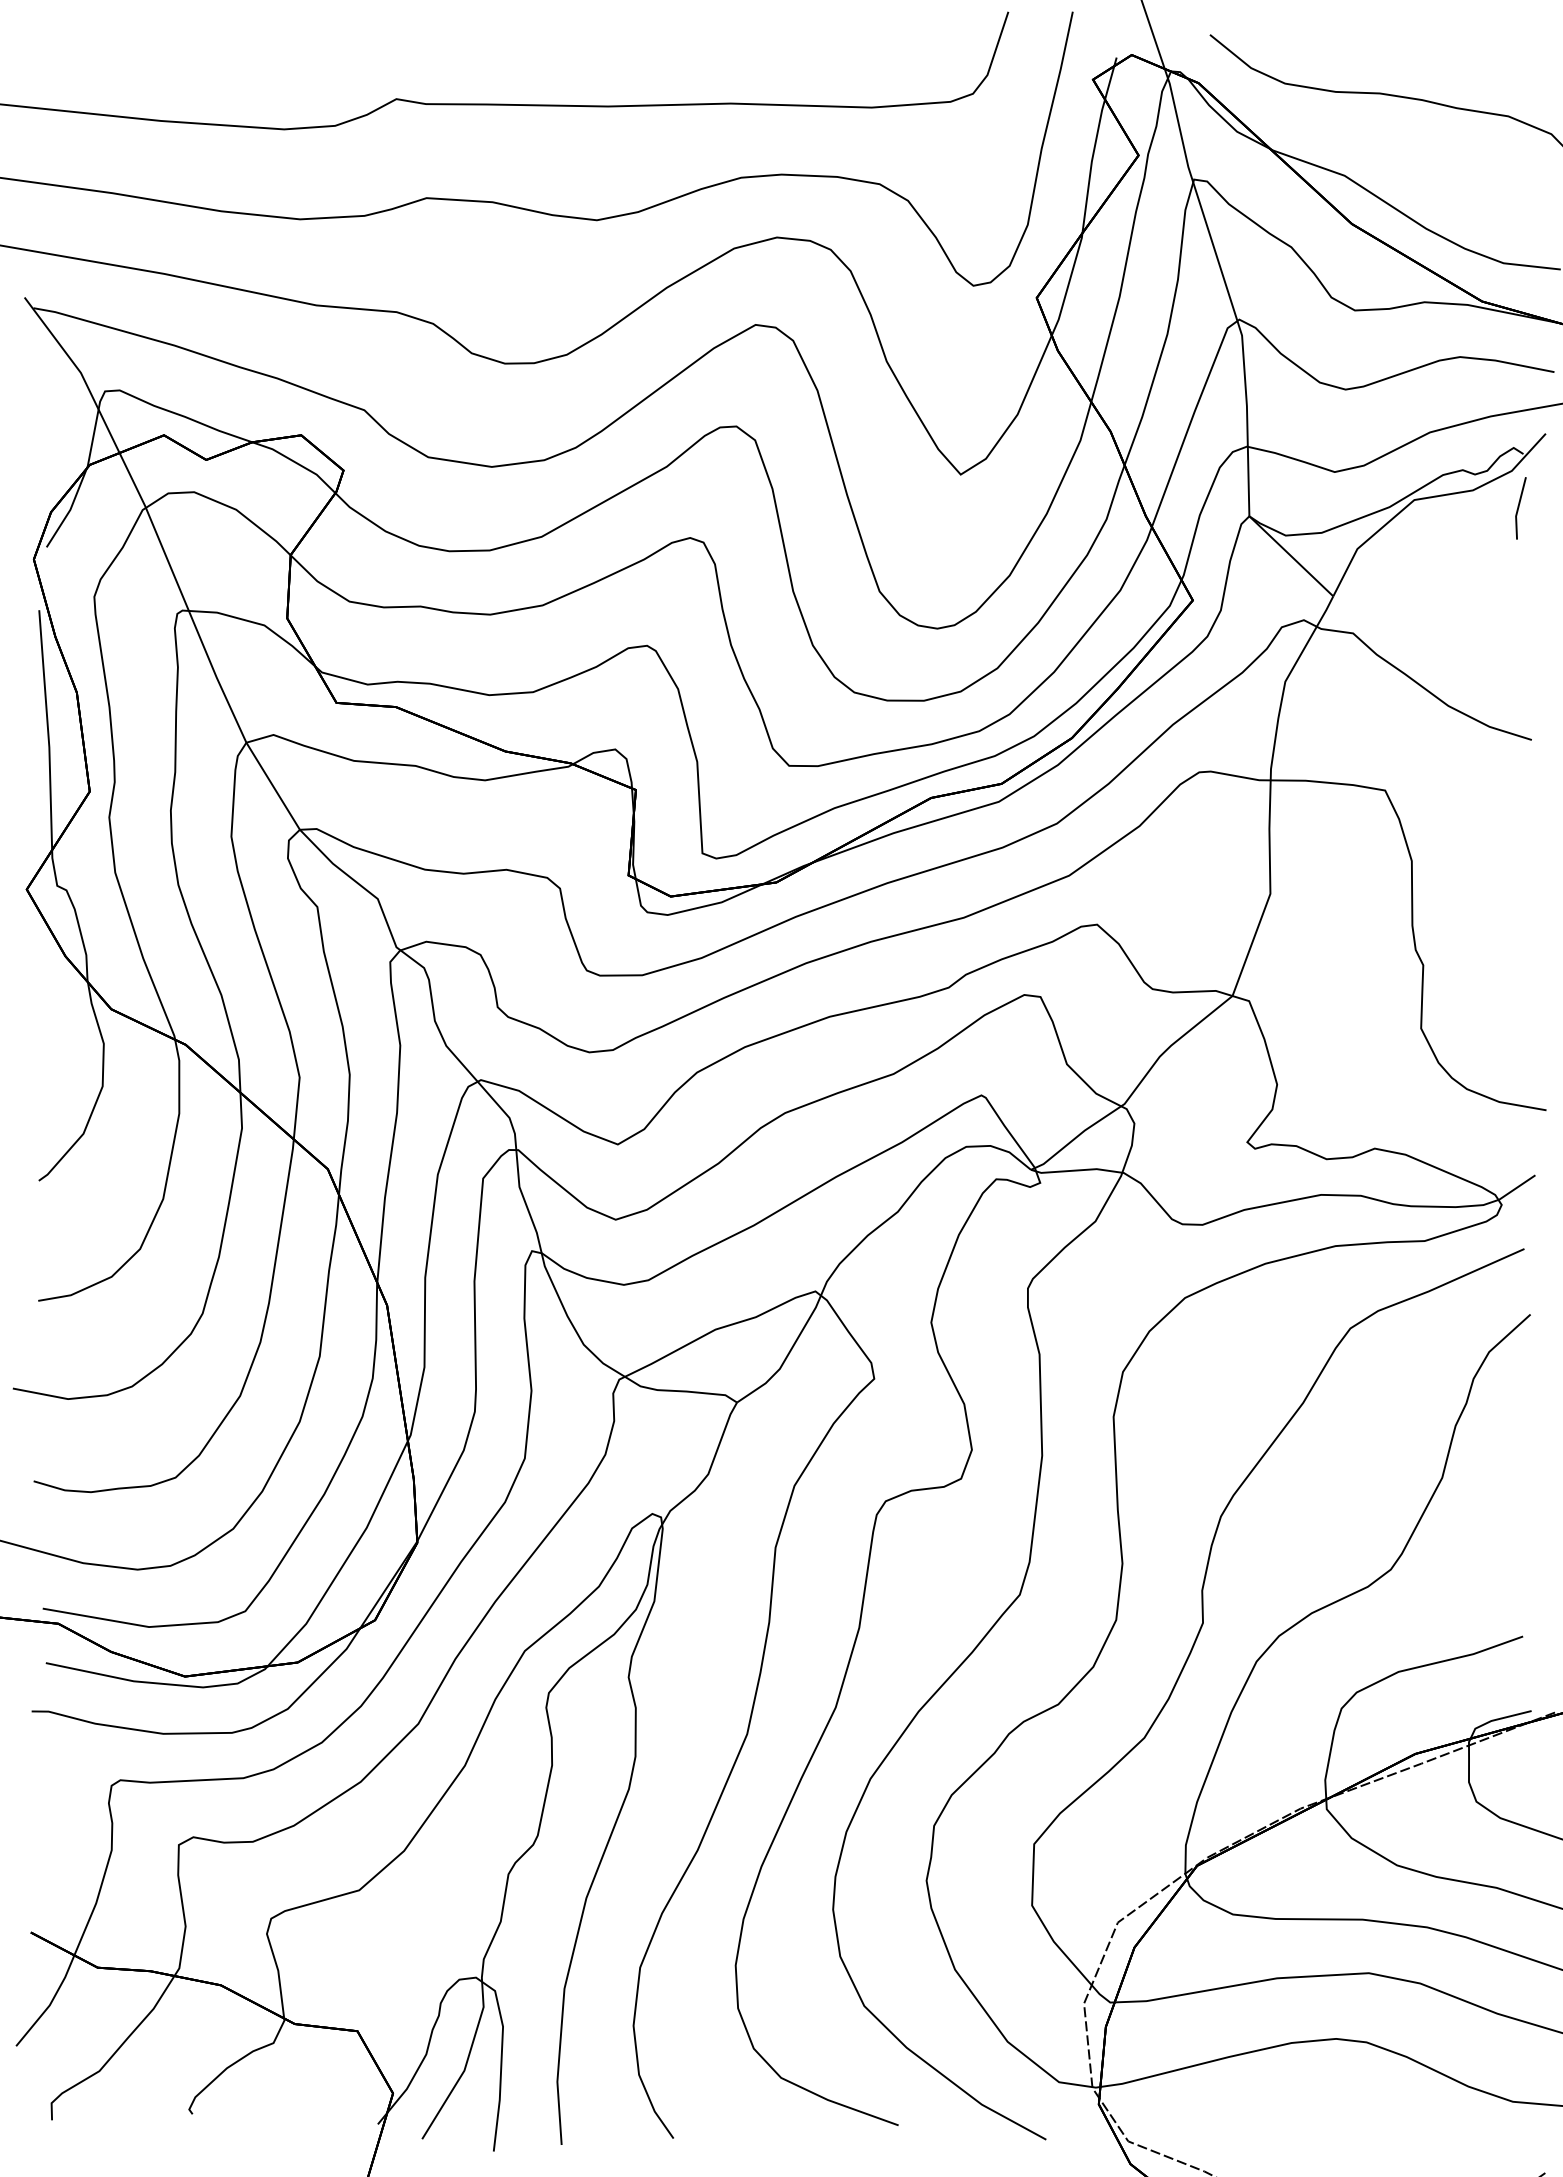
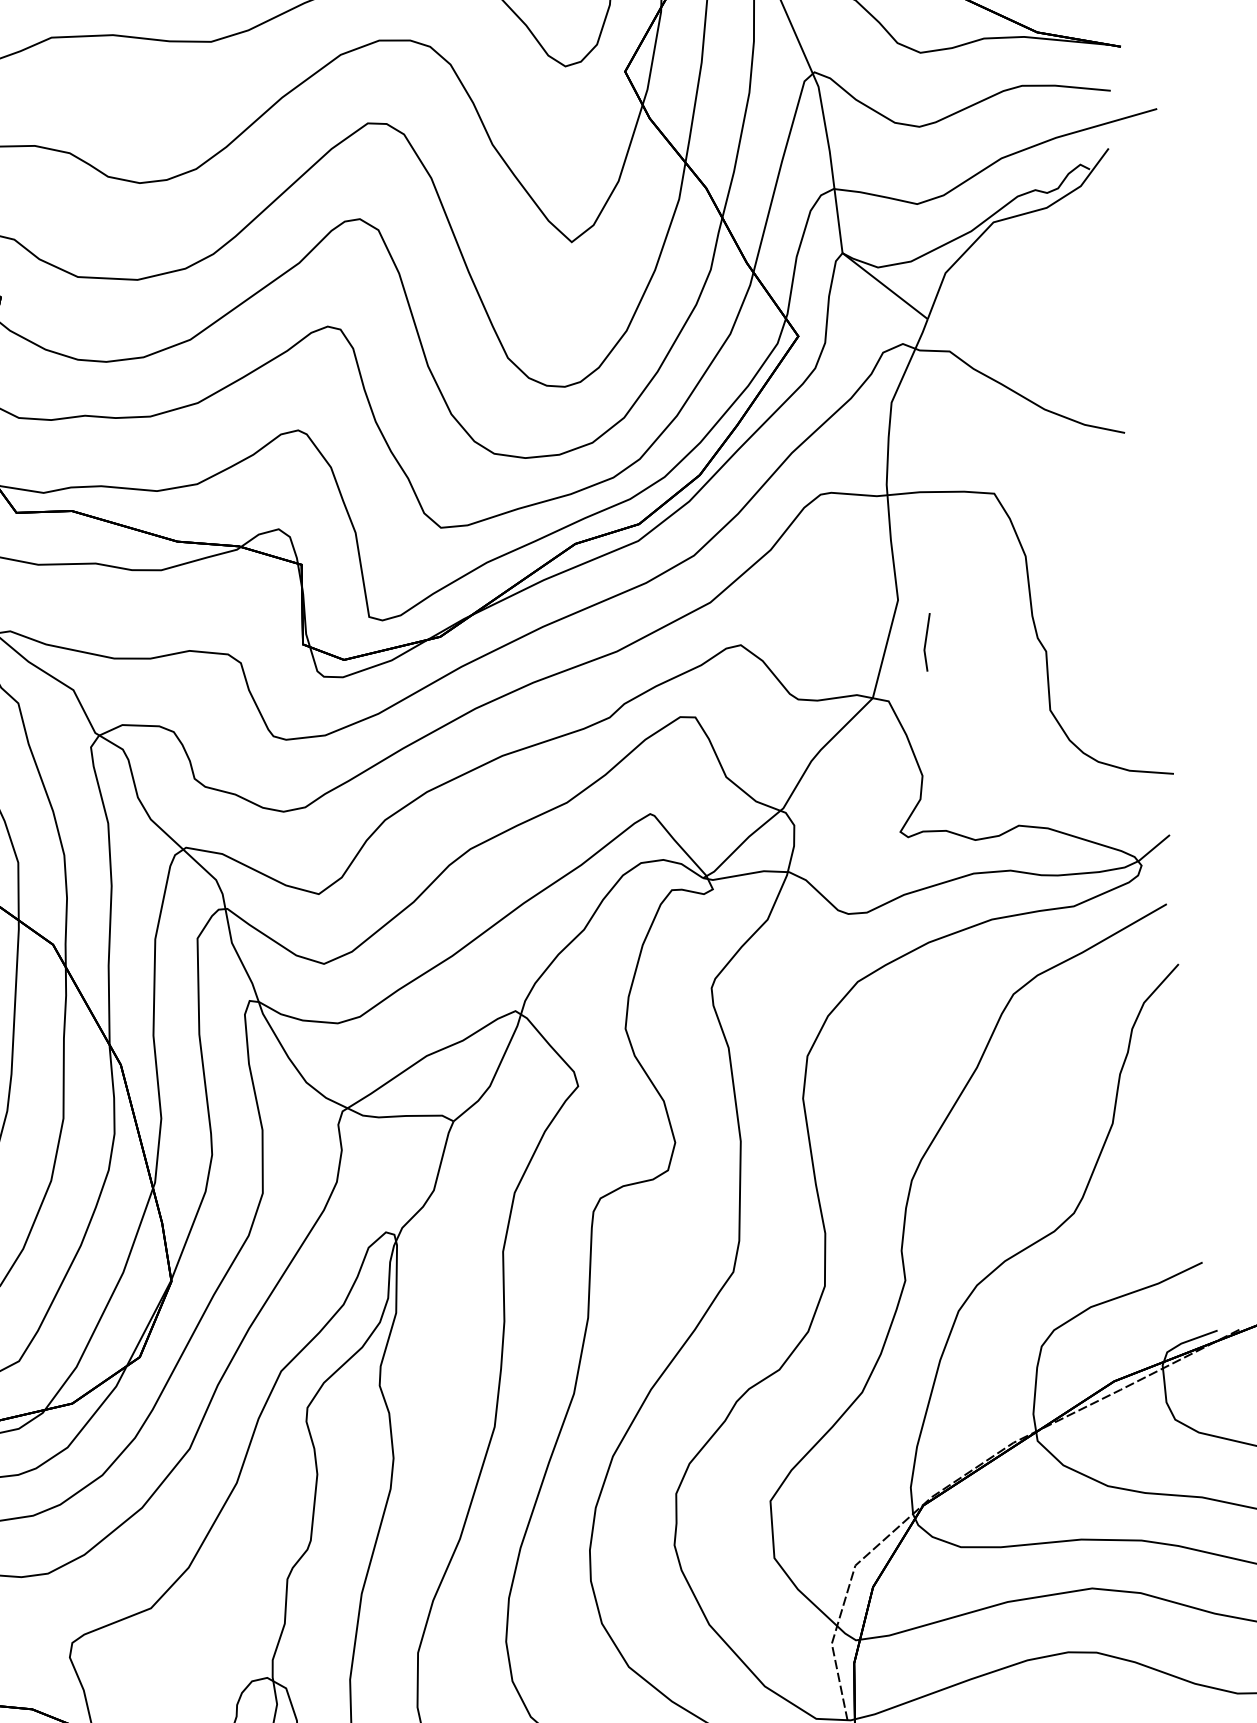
line: (1519, 507) -> (926, 641), moved

